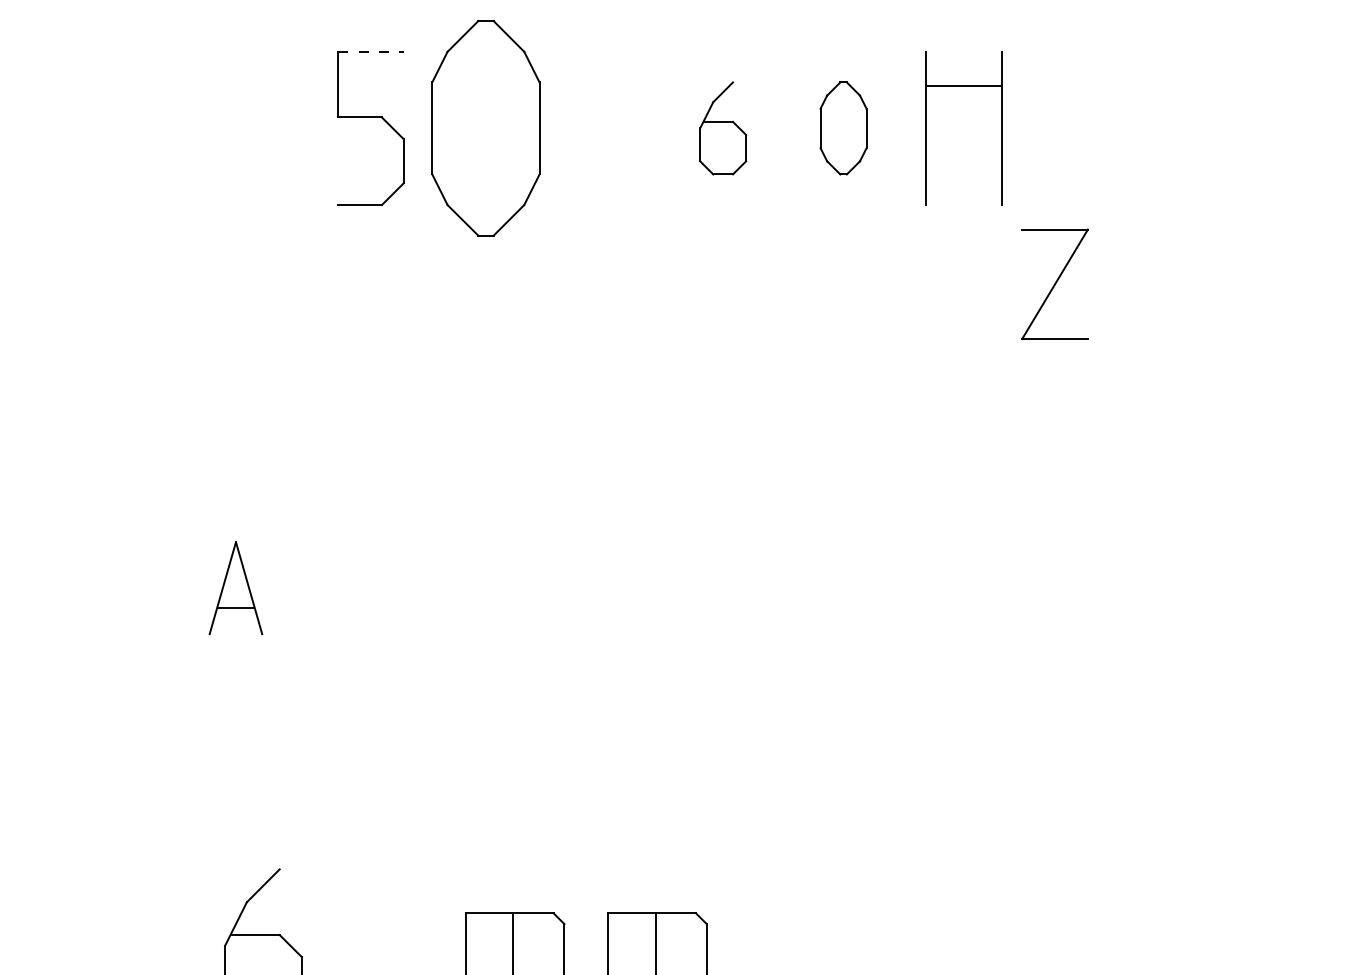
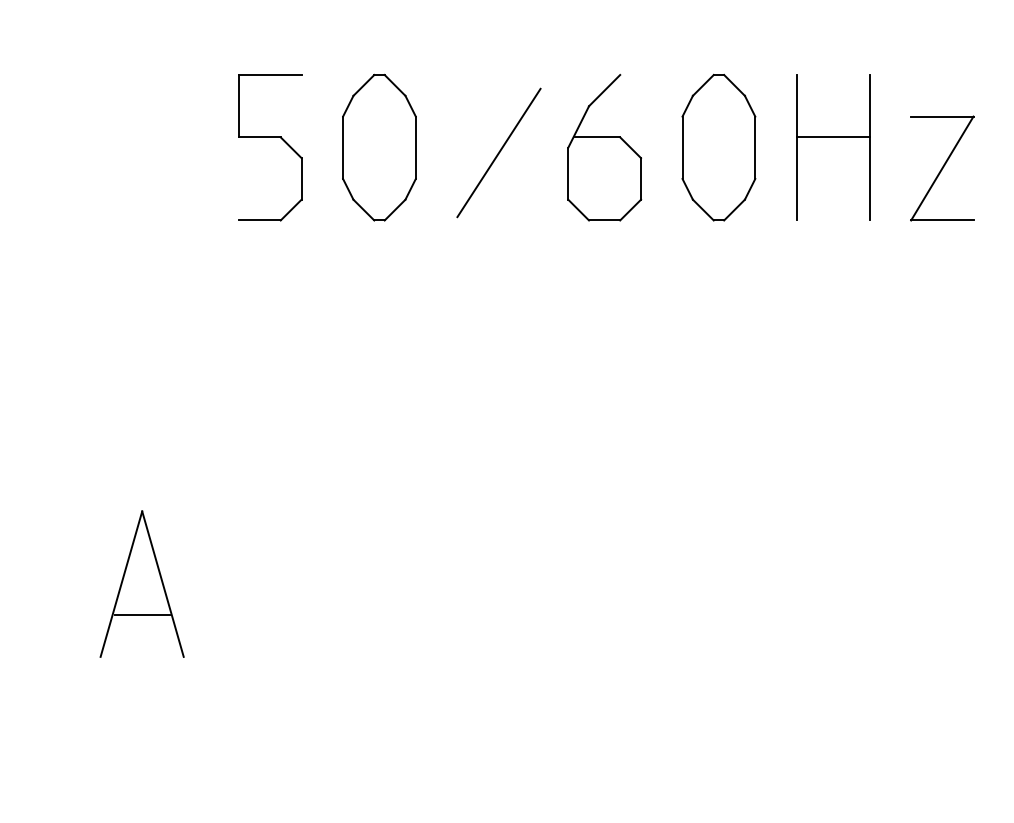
line: (371, 51) -> (270, 74), dashed -> solid
line: (963, 86) -> (832, 137), moved
part: (485, 128) -> (379, 147), size x0.71
part: (722, 128) -> (603, 147), size x1.67
part: (843, 128) -> (718, 147), size x1.67
line: (611, 133) -> (498, 152), added
part: (1054, 284) -> (941, 168), moved
part: (235, 587) -> (141, 583), size x1.67

